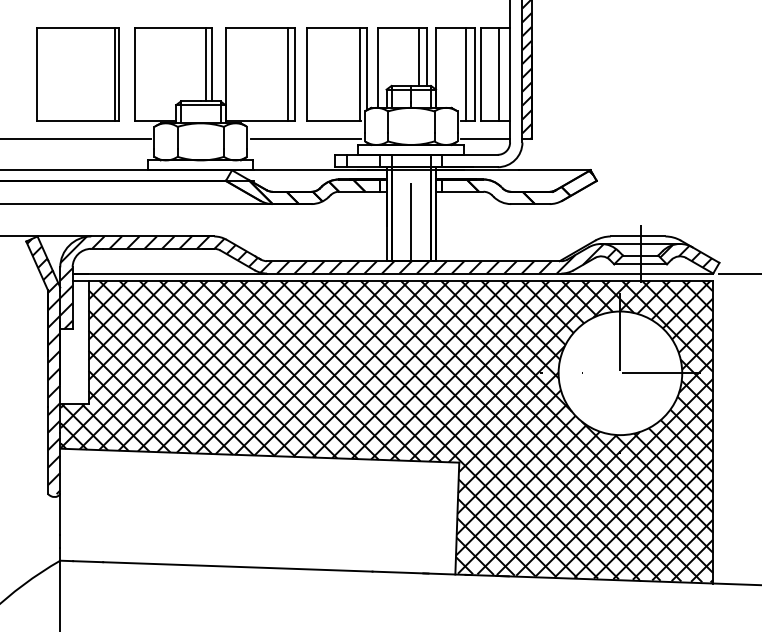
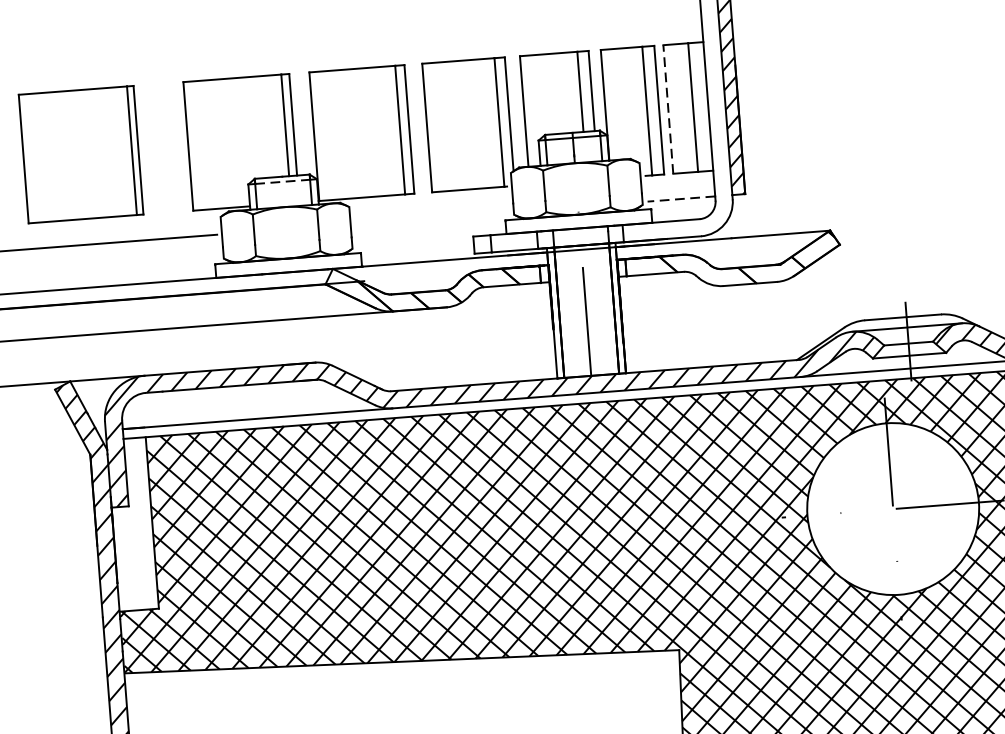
part: (77, 74) -> (80, 154), moved
line: (481, 74) -> (668, 109), solid -> dashed
line: (200, 105) -> (282, 182), solid -> dashed
line: (305, 139) -> (431, 218), removed
line: (485, 139) -> (681, 199), solid -> dashed

